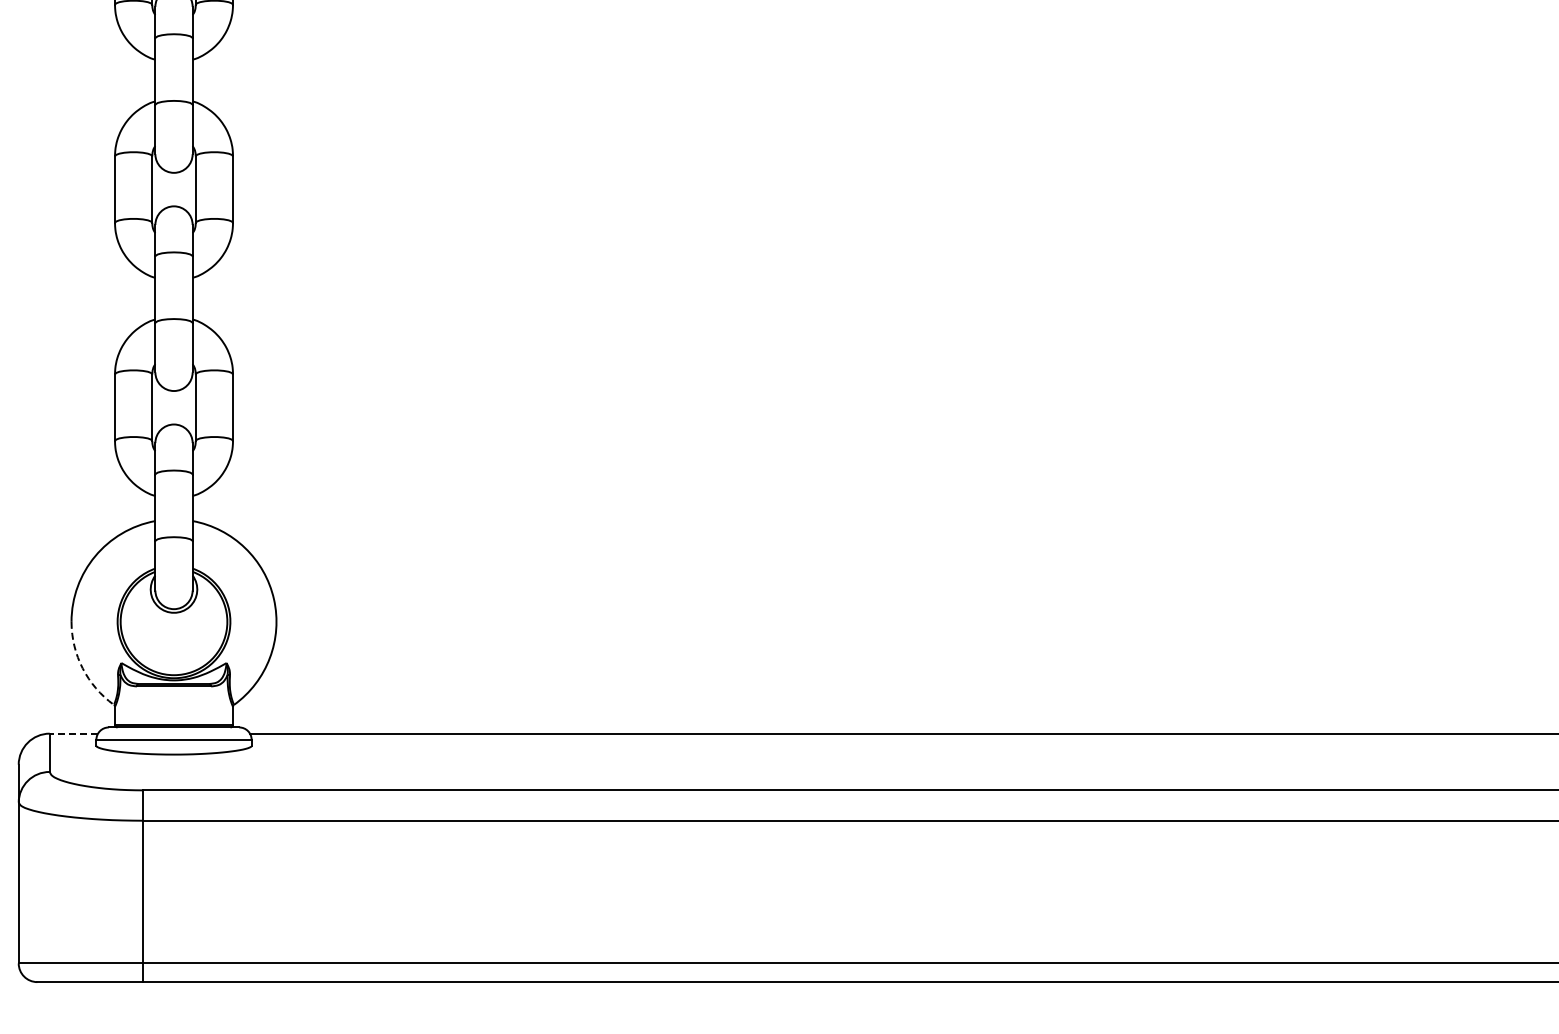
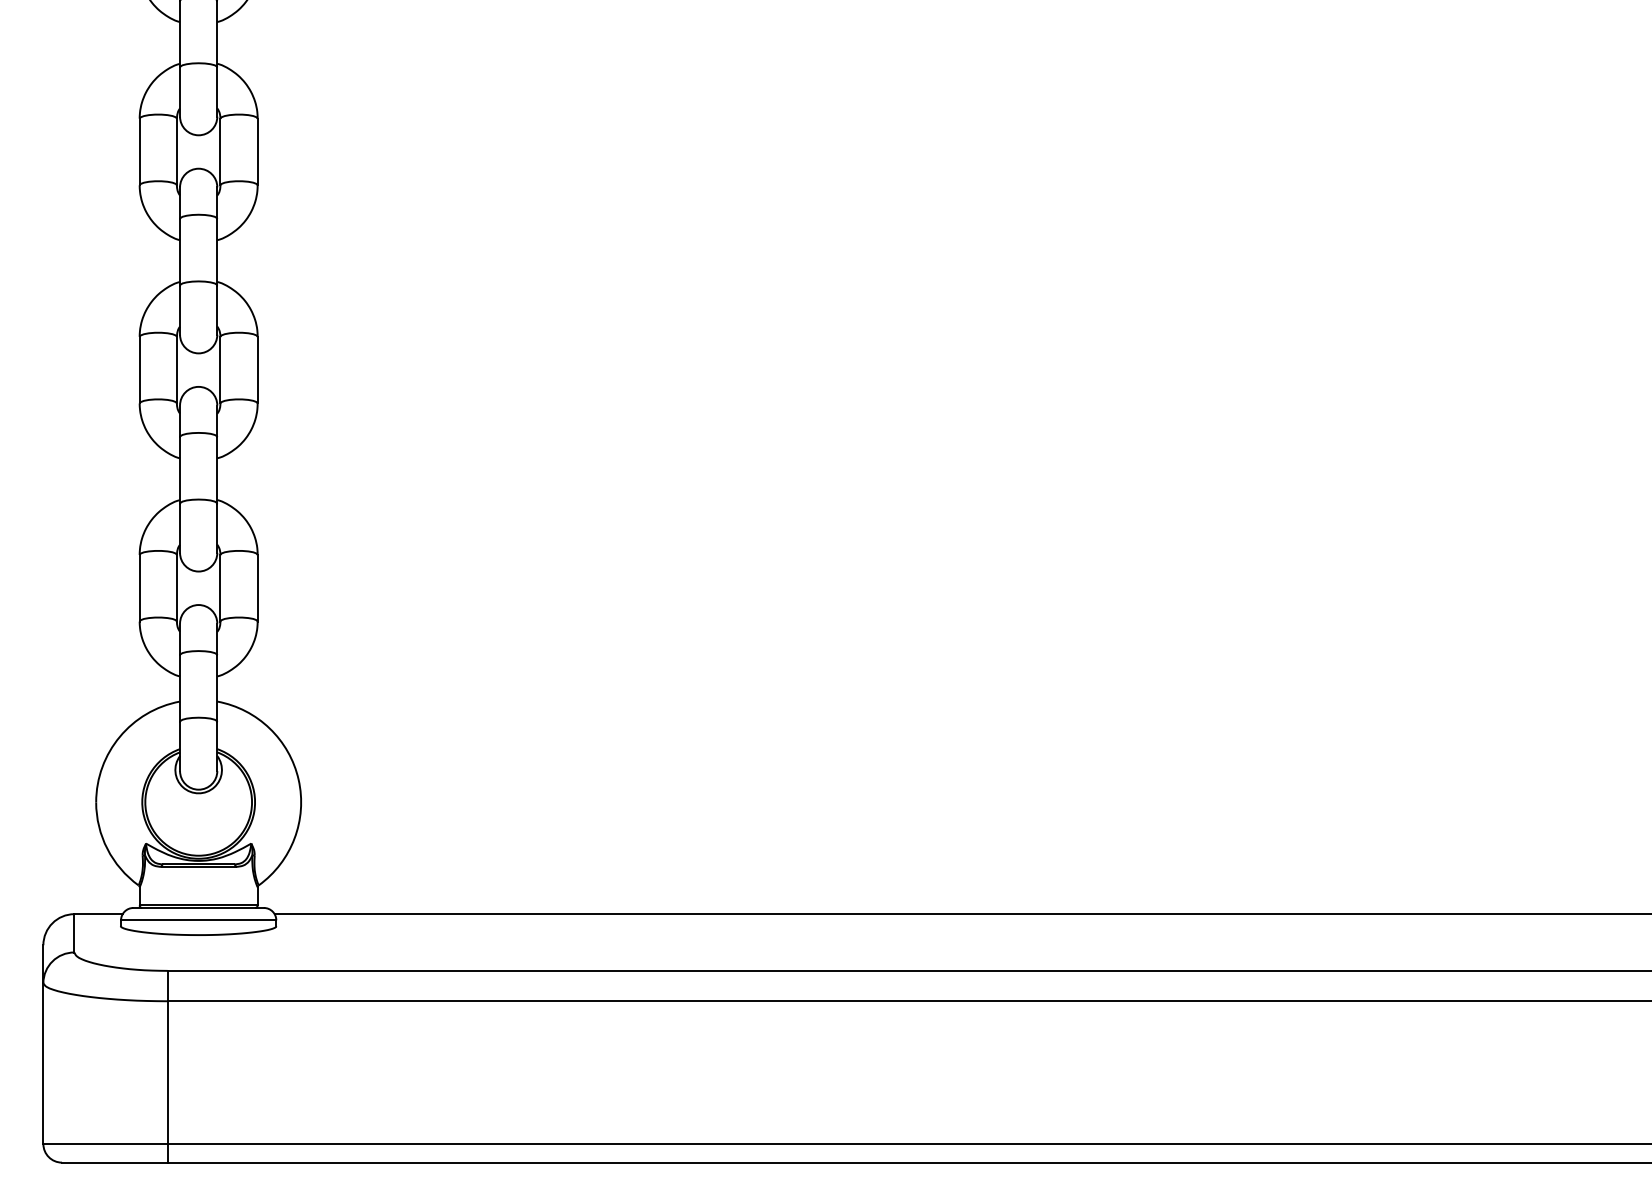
arc: (82, 667) -> (107, 848), dashed -> solid
line: (73, 733) -> (98, 914), dashed -> solid

